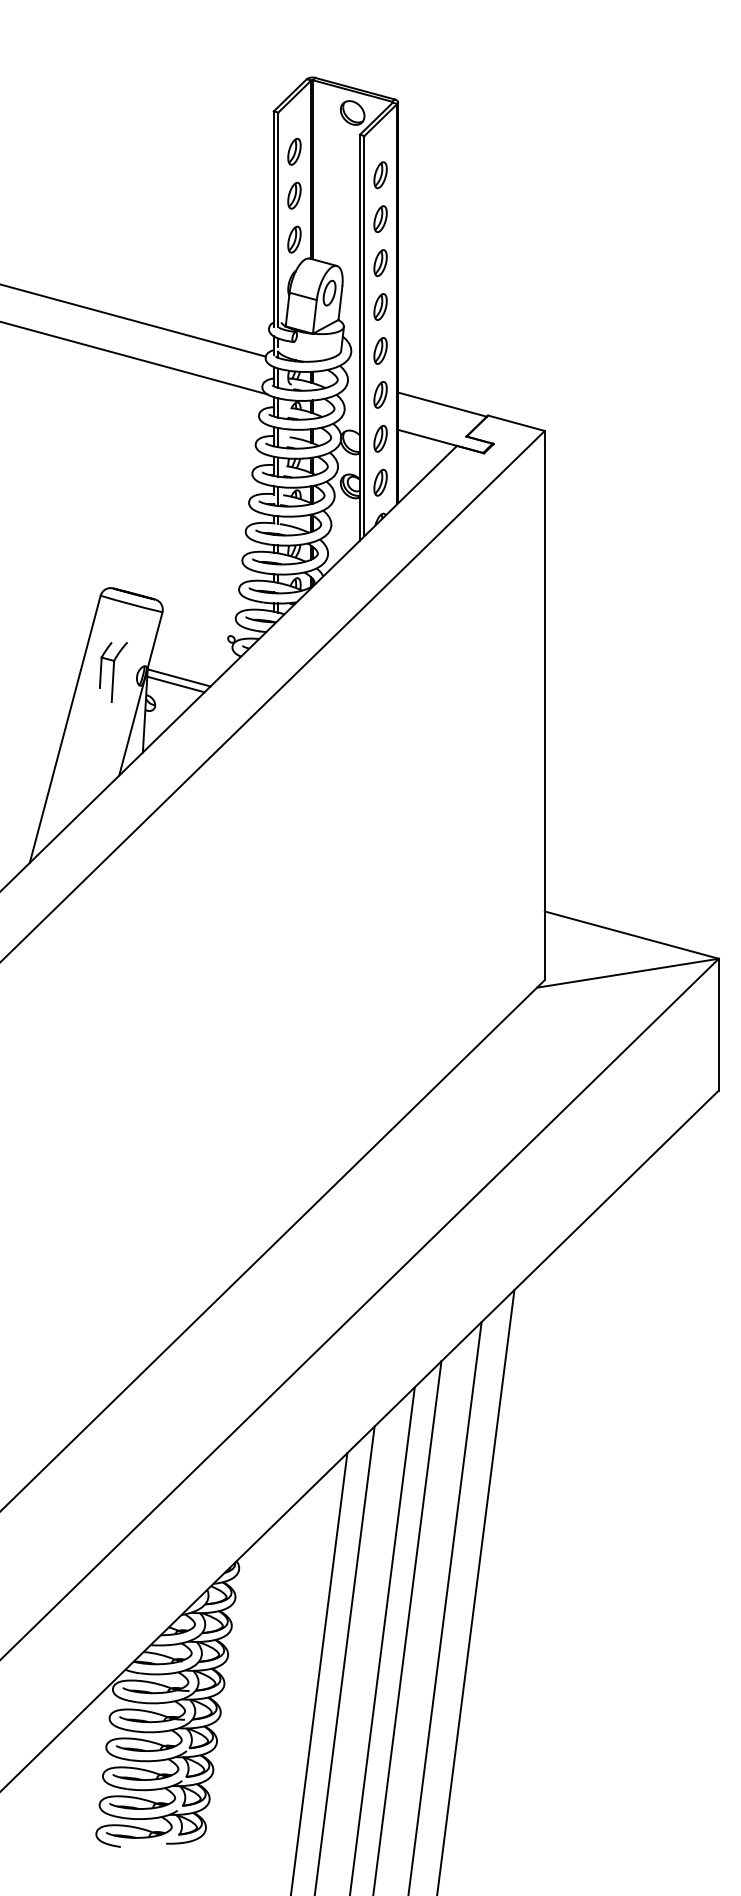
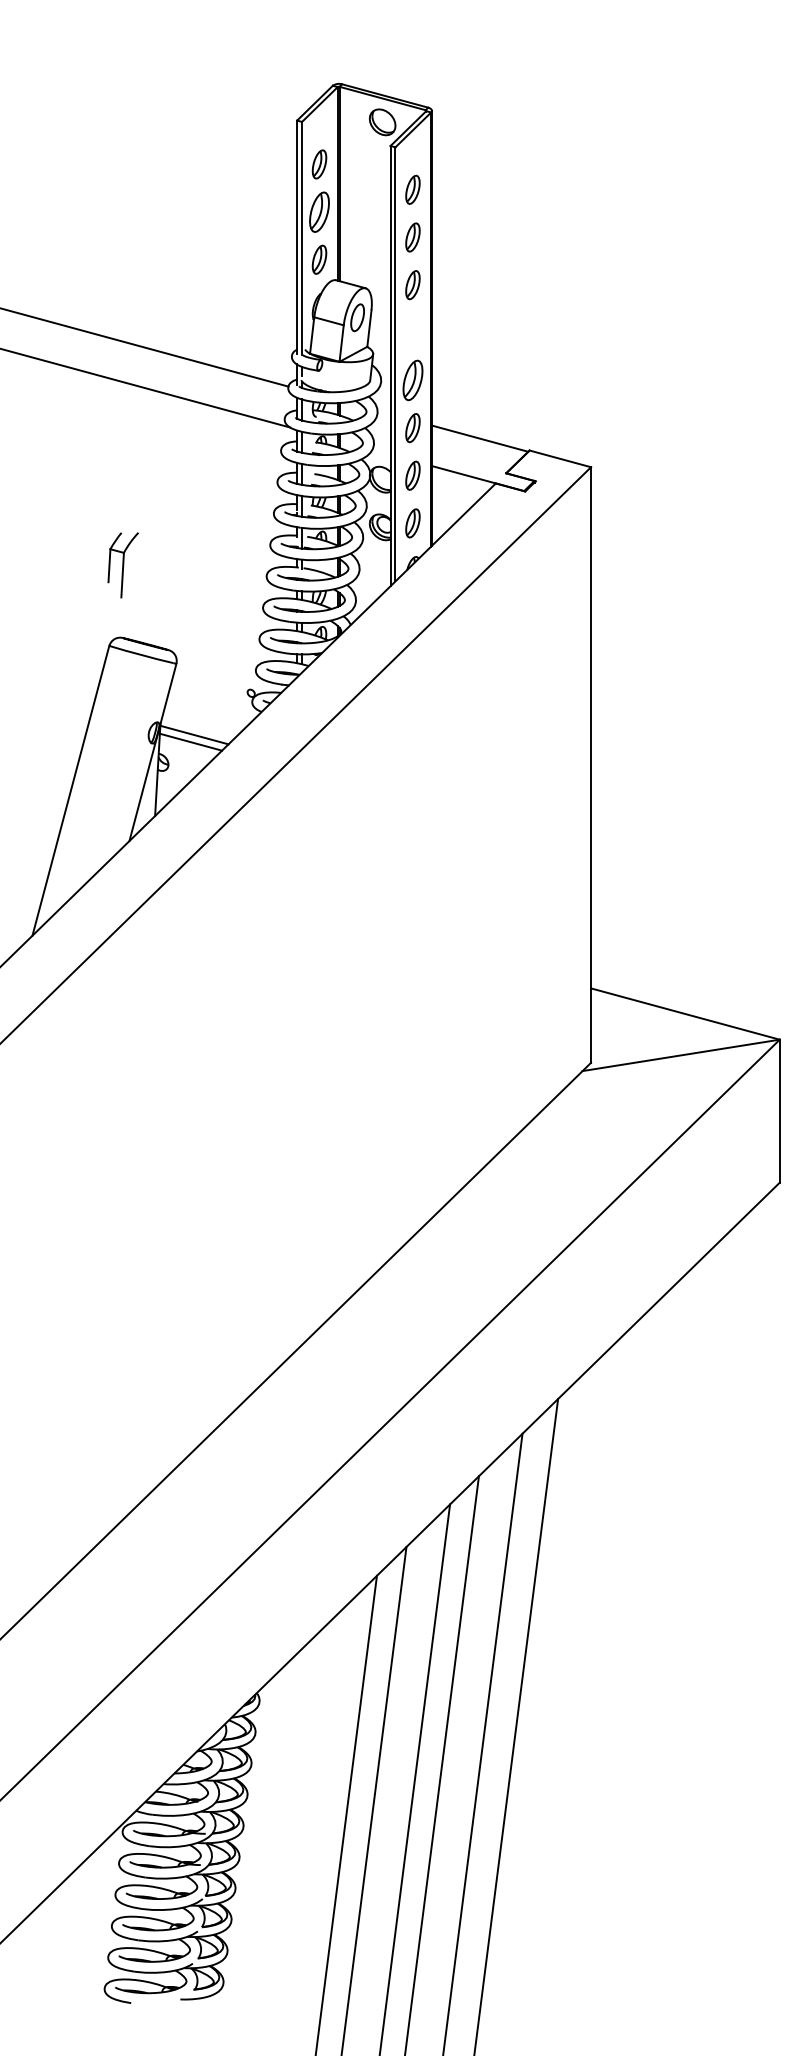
part: (294, 195) -> (319, 211), size x1.4
part: (380, 306) -> (412, 332), removed
part: (380, 350) -> (412, 379), size x1.4
part: (113, 672) -> (123, 565), moved

